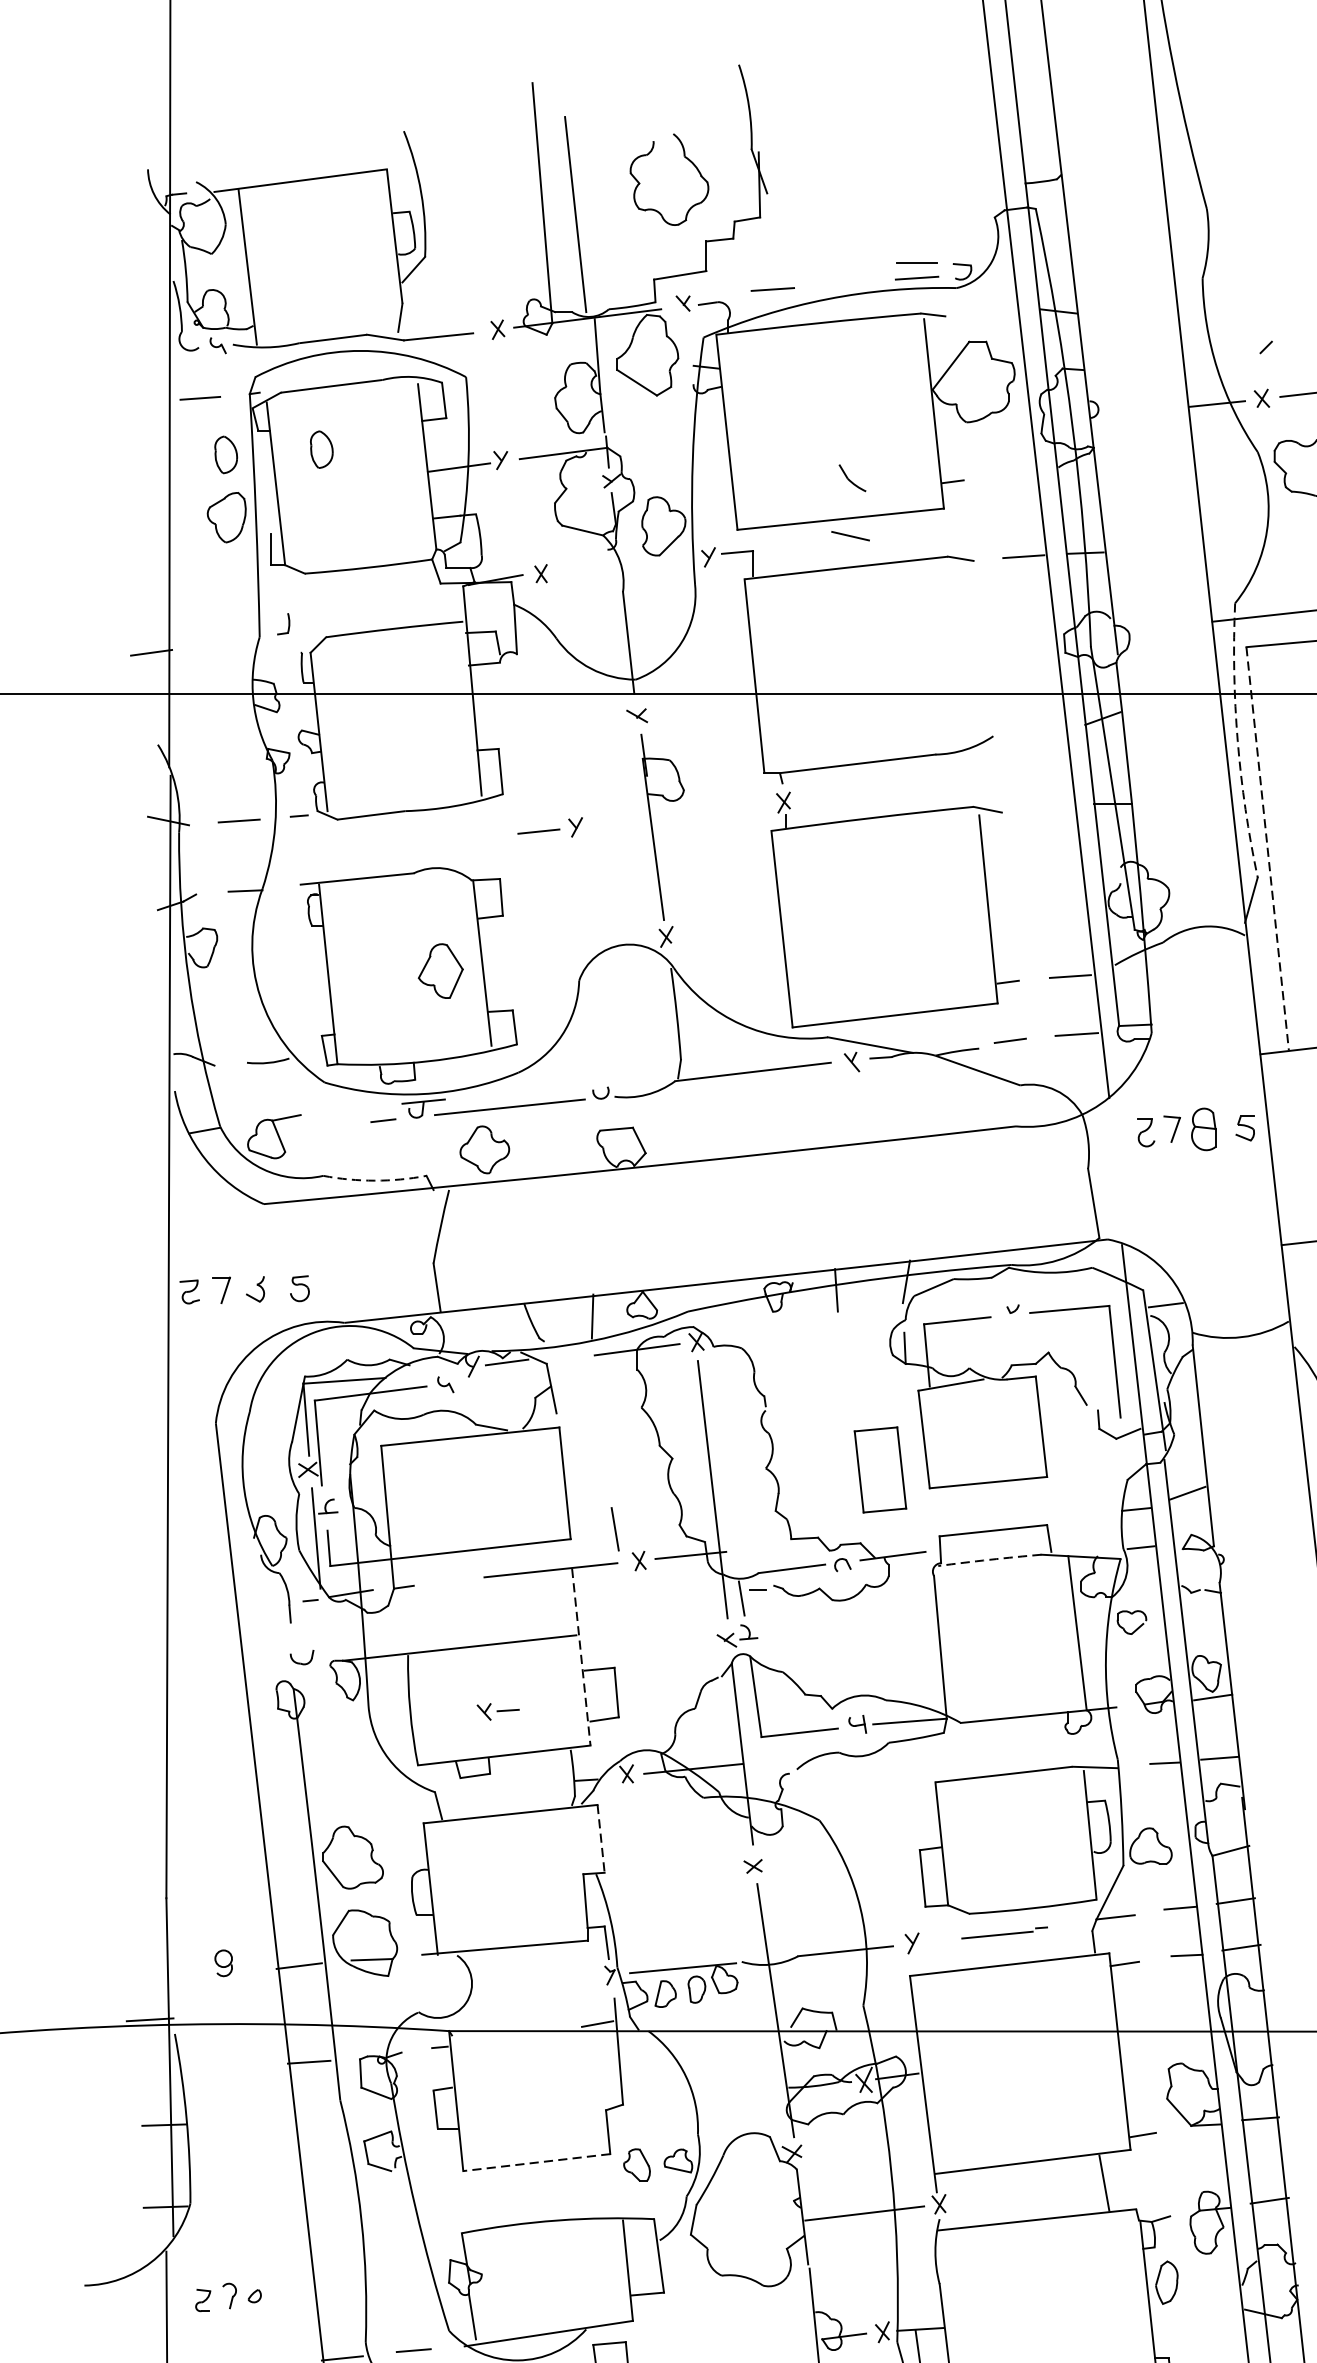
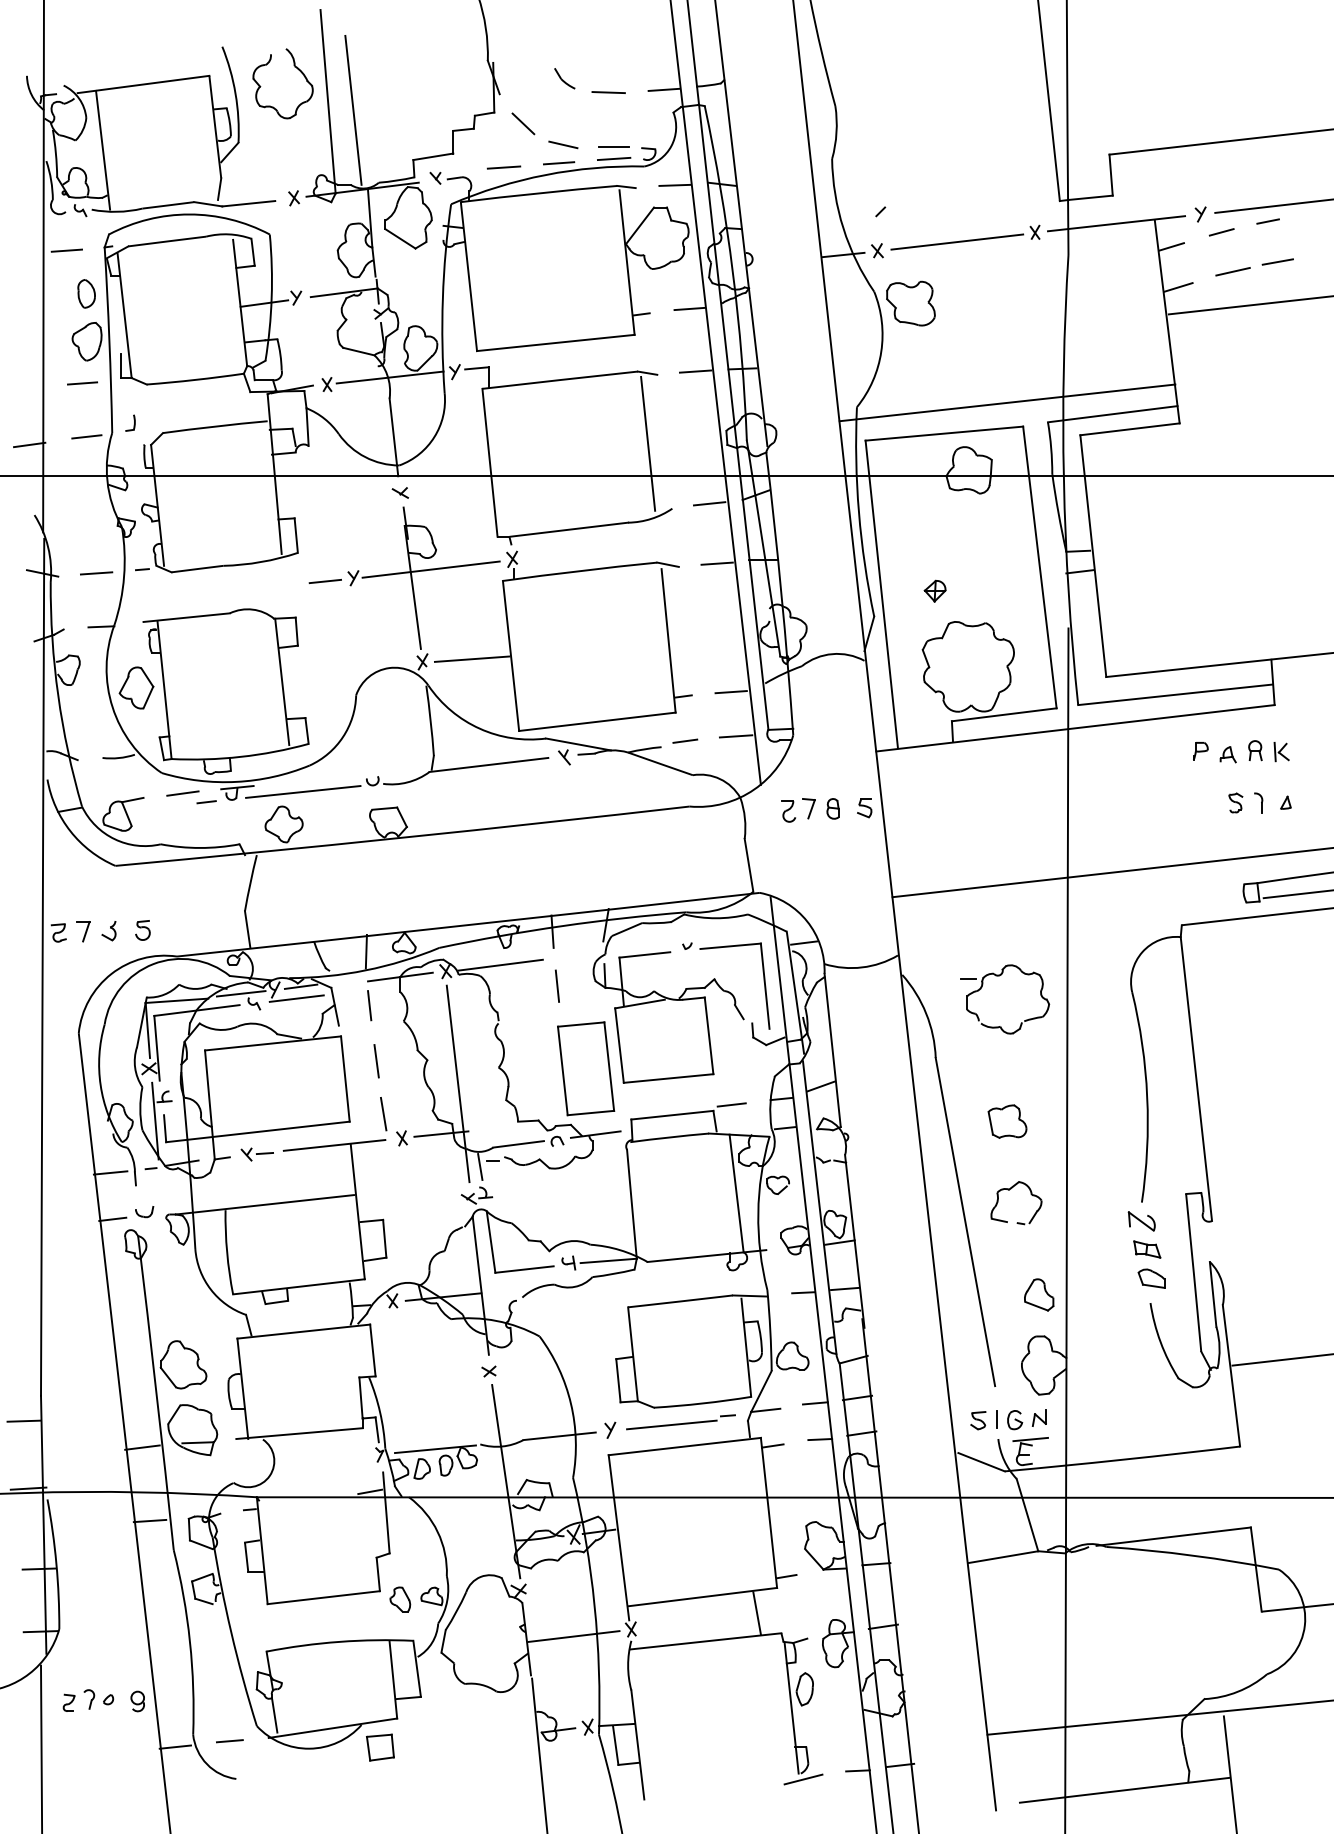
part: (684, 158) -> (294, 67), moved
line: (981, 187) -> (663, 89), added
line: (909, 191) -> (608, 92), added
line: (798, 231) -> (523, 123), added
line: (844, 284) -> (558, 163), added
line: (996, 311) -> (674, 184), added
part: (321, 449) -> (159, 289), removed
line: (1015, 474) -> (689, 308), added
part: (852, 477) -> (564, 78), moved
line: (850, 535) -> (563, 144), moved
line: (622, 564) -> (389, 377), added
line: (220, 572) -> (82, 383), added
line: (225, 641) -> (86, 436), added
line: (962, 650) -> (648, 443), added
line: (1041, 729) -> (709, 503), added
arc: (1237, 741) -> (858, 512), dashed -> solid
line: (1051, 808) -> (716, 563), added
line: (676, 815) -> (430, 569), added
line: (1267, 848) -> (881, 594), dashed -> solid
line: (730, 932) -> (471, 658), added
part: (440, 970) -> (136, 687), moved
line: (351, 1109) -> (182, 793), added
part: (1203, 1128) -> (832, 808), size x0.62
arc: (375, 1180) -> (200, 847), dashed -> solid
line: (768, 1333) -> (500, 964), added
line: (842, 1360) -> (557, 985), added
line: (427, 1371) -> (240, 993), added
line: (501, 1377) -> (296, 998), added
line: (596, 1386) -> (369, 1005), added
line: (605, 1460) -> (376, 1061), added
part: (880, 1469) -> (586, 1068), size x1.43
line: (1070, 1516) -> (731, 1104), added
arc: (989, 1559) -> (669, 1137), dashed -> solid
line: (257, 1605) -> (110, 1172), added
line: (580, 1656) -> (357, 1211), dashed -> solid
line: (260, 1665) -> (112, 1218), added
part: (497, 1711) -> (256, 1154), moved
line: (600, 1838) -> (372, 1350), dashed -> solid
line: (144, 1930) -> (24, 1420), added
part: (1004, 1933) -> (680, 1422), size x1.67
part: (223, 1963) -> (137, 1701), moved
line: (536, 2162) -> (323, 1597), dashed -> solid

